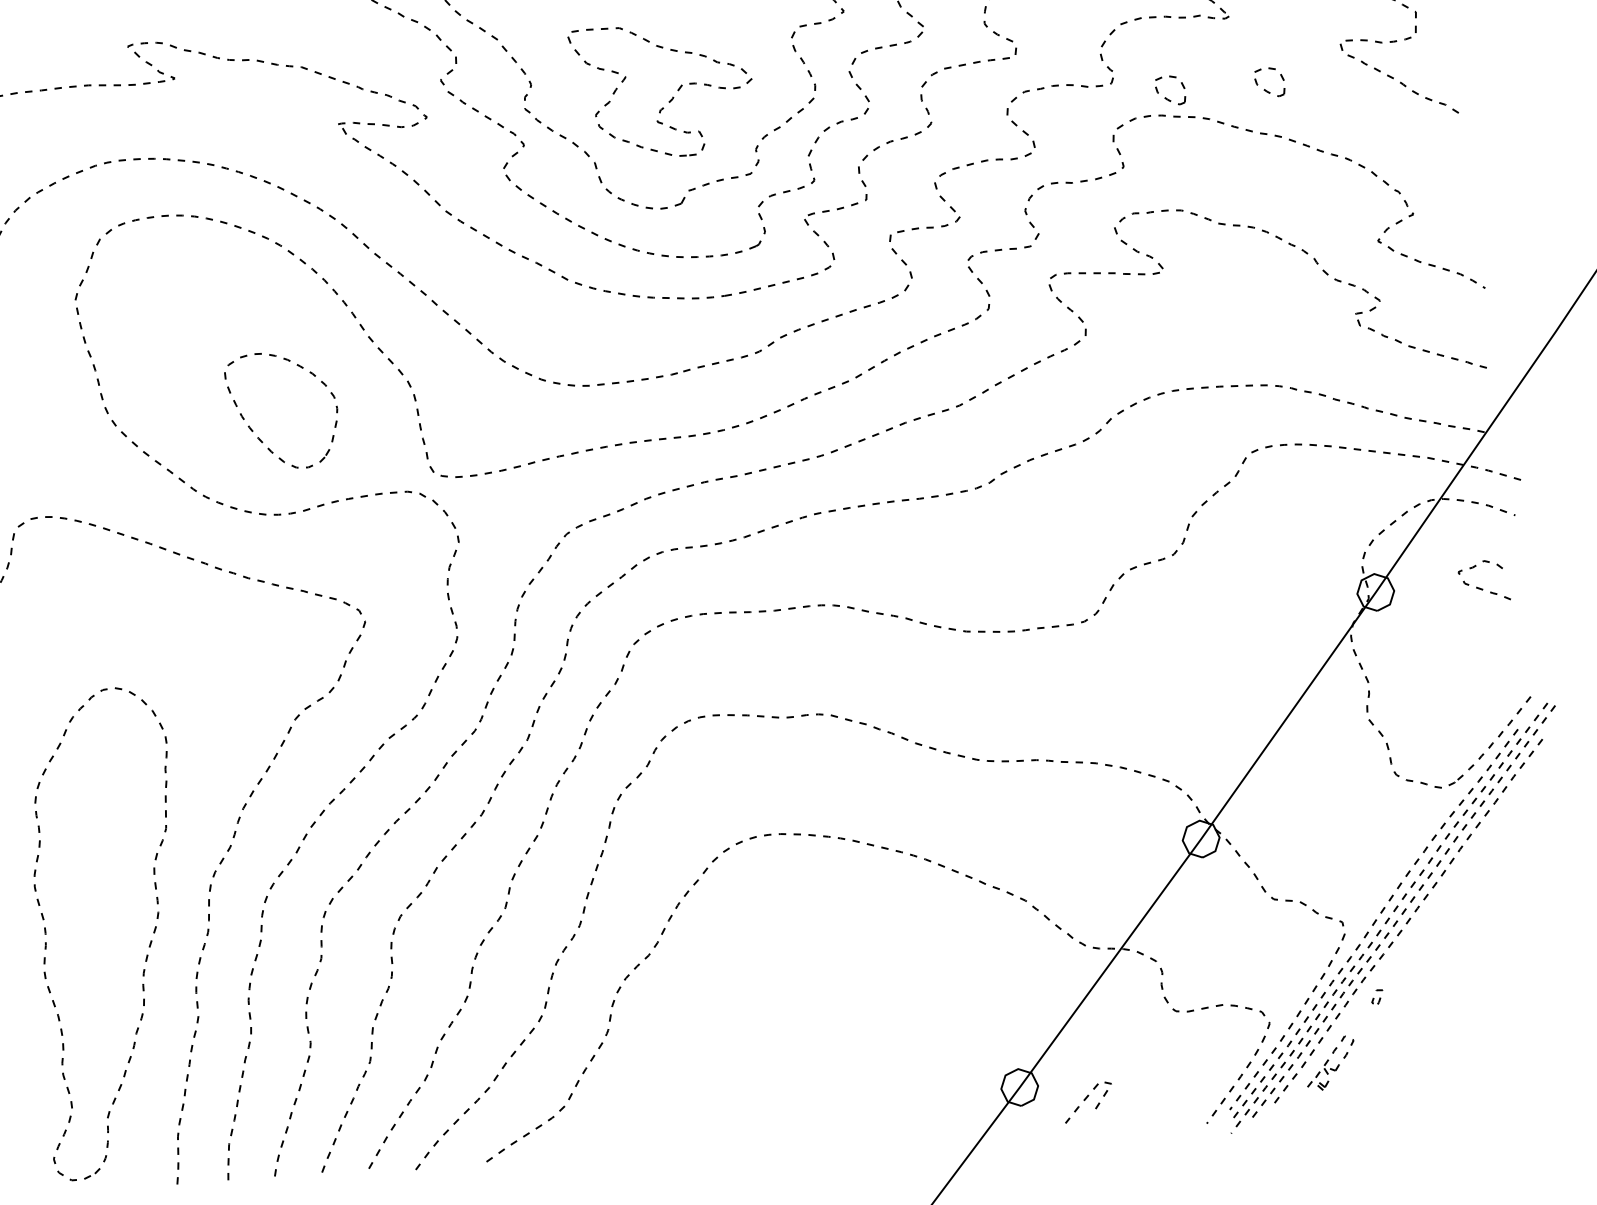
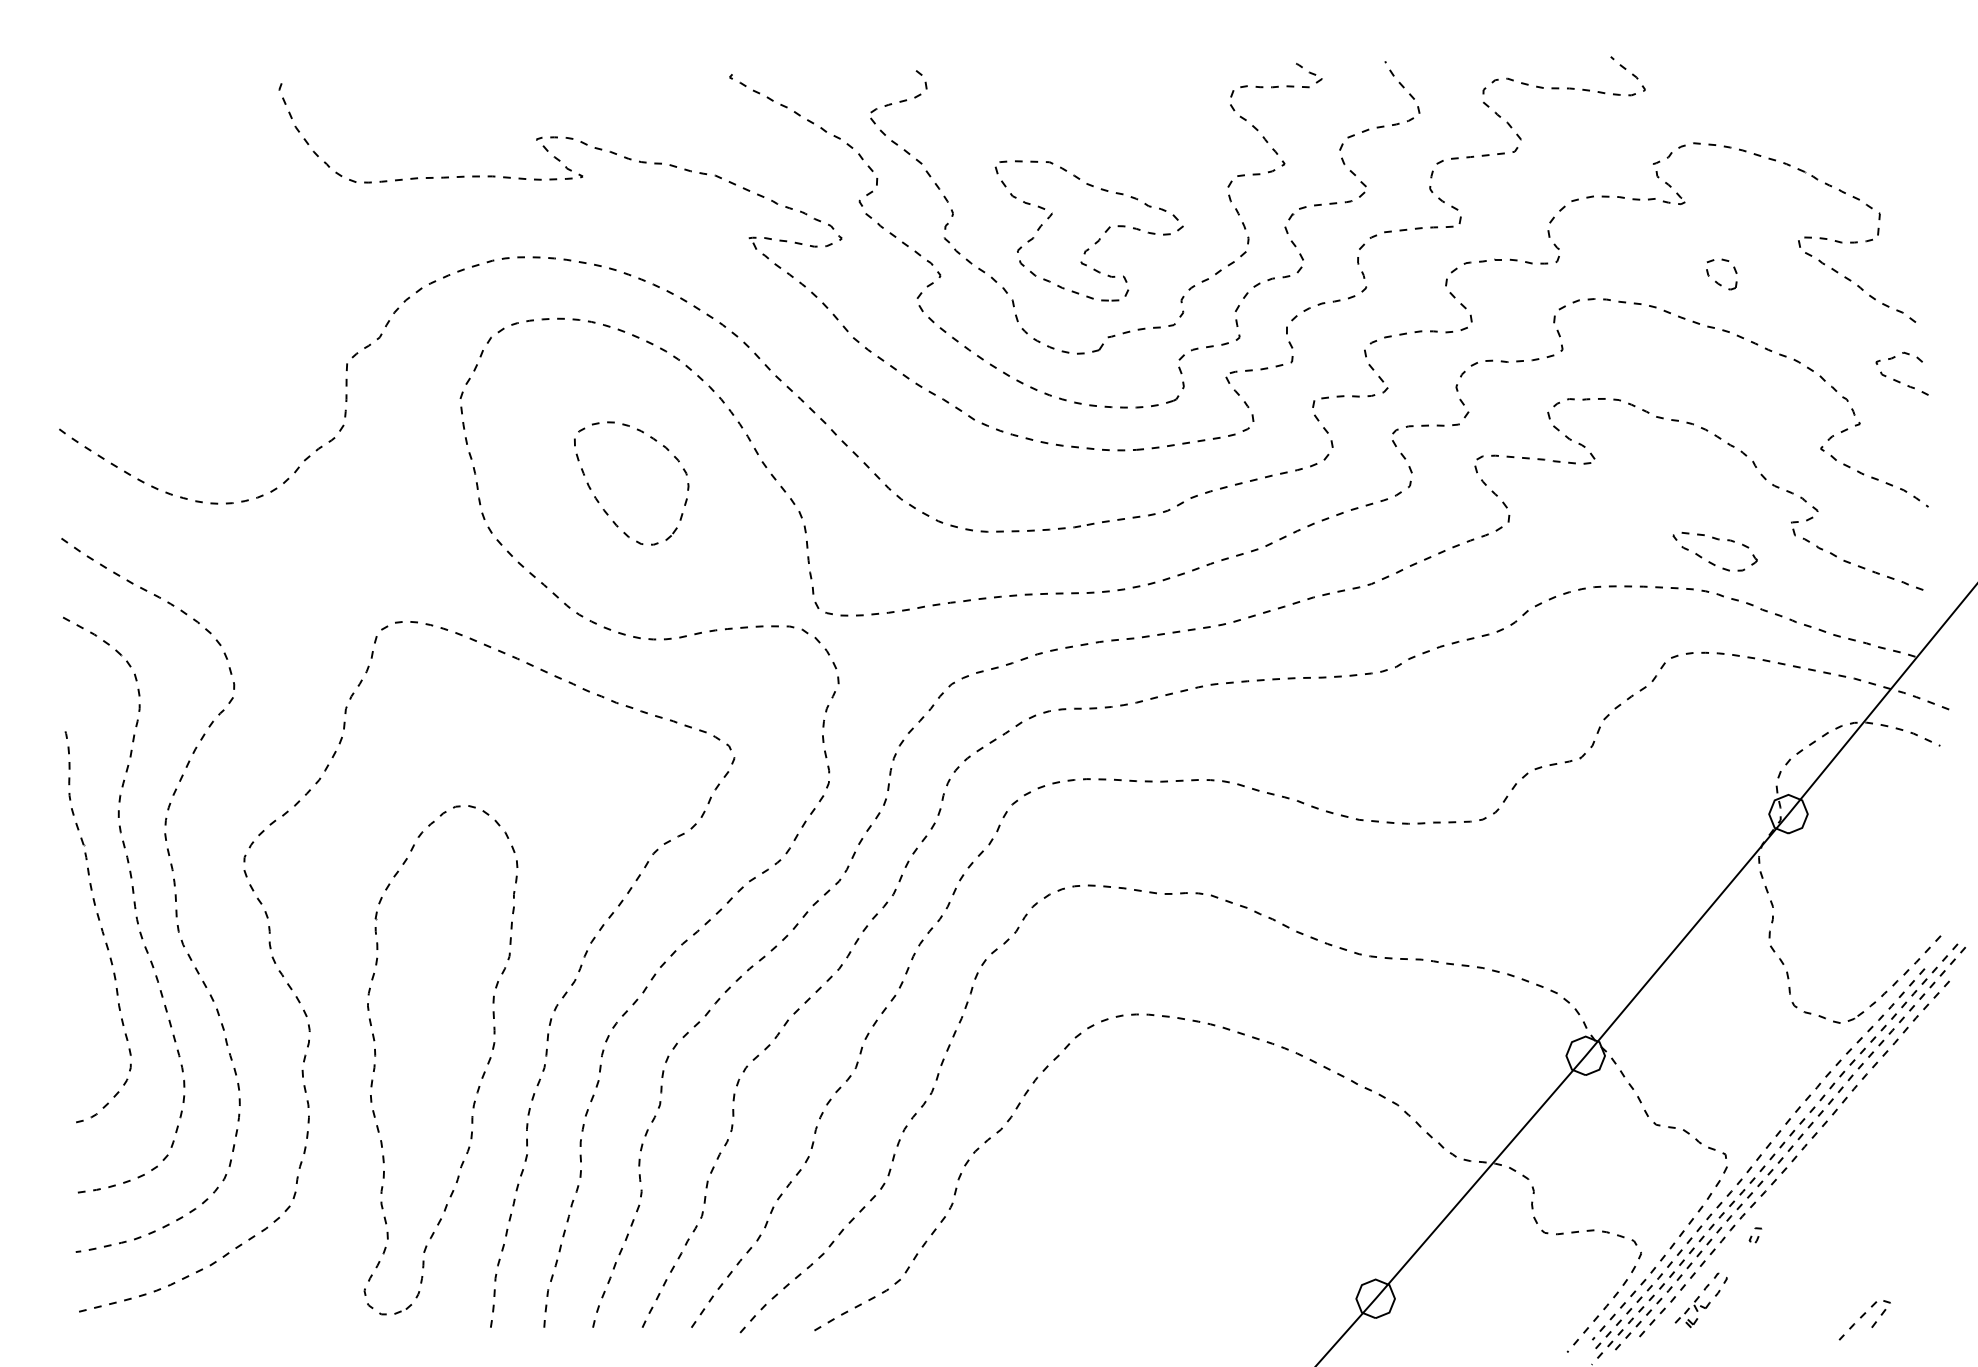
part: (1166, 97) -> (1613, 281), removed
part: (1281, 357) -> (1710, 561), added
part: (253, 430) -> (599, 501), moved
curve: (1481, 587) -> (1898, 380), moved
line: (1085, 1100) -> (1862, 1317), moved

